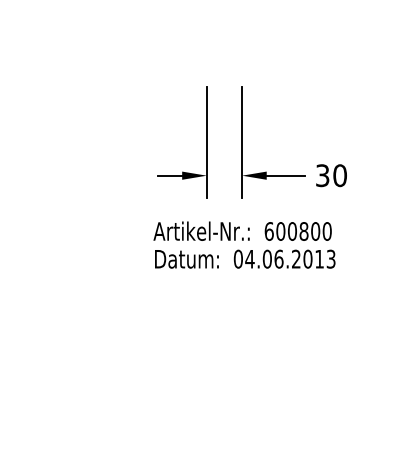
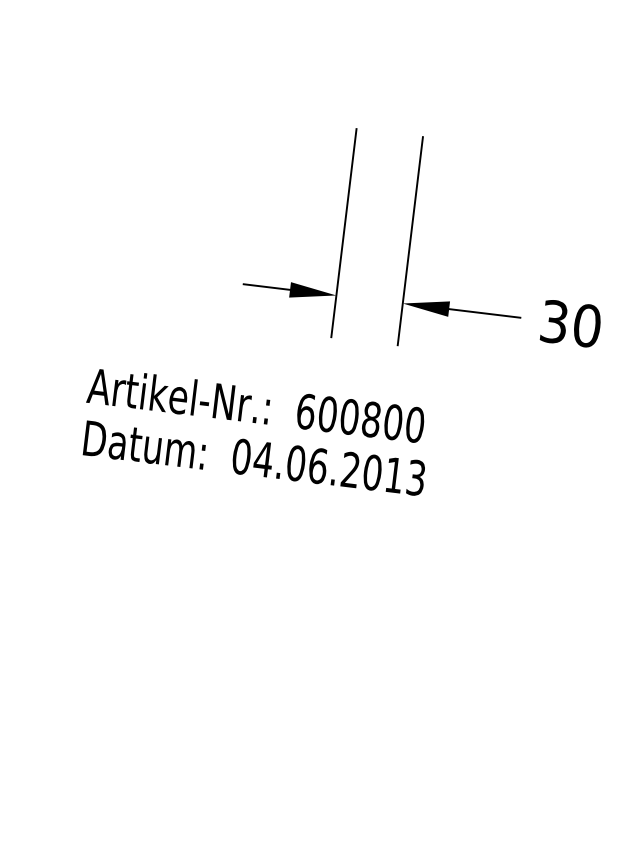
text: (244, 244) -> (256, 430), moved

